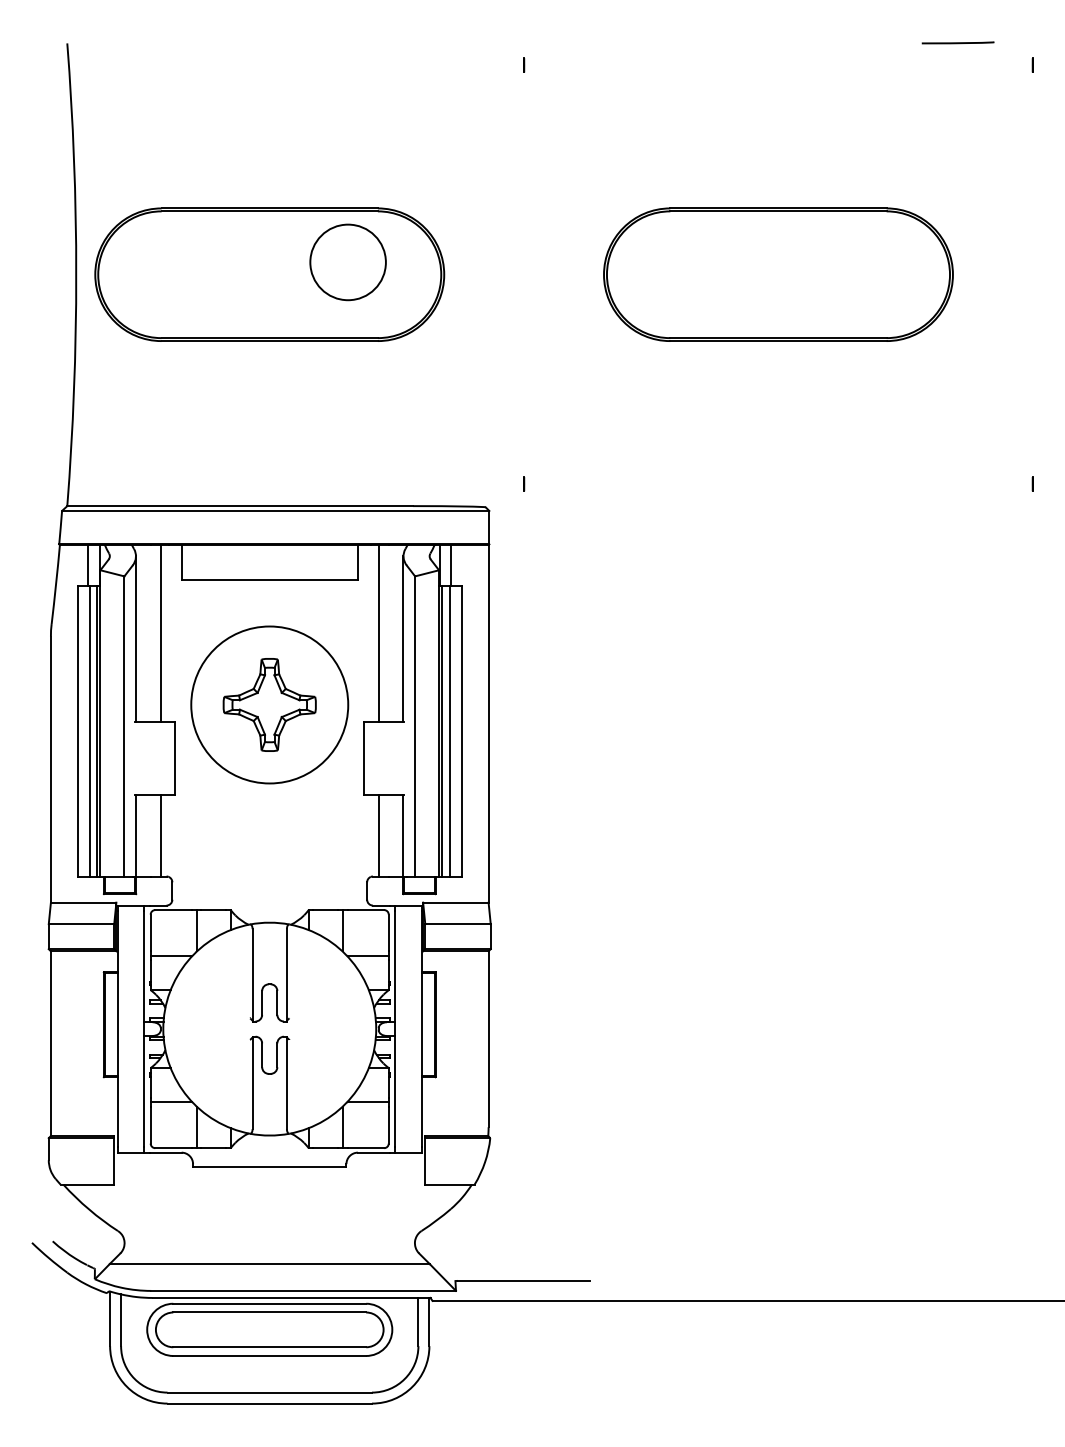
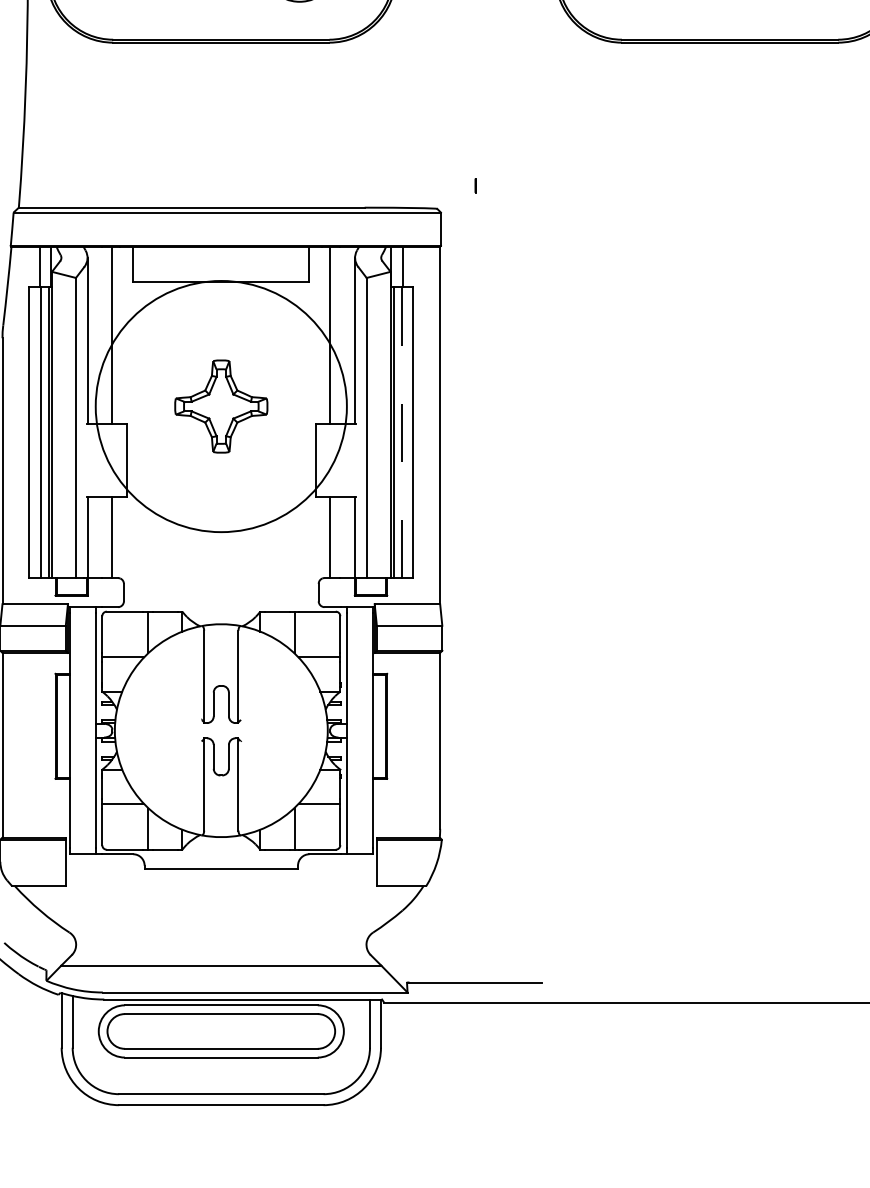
circle: (269, 704) -> (221, 406), size x1.6
line: (450, 730) -> (402, 432), solid -> dashed

